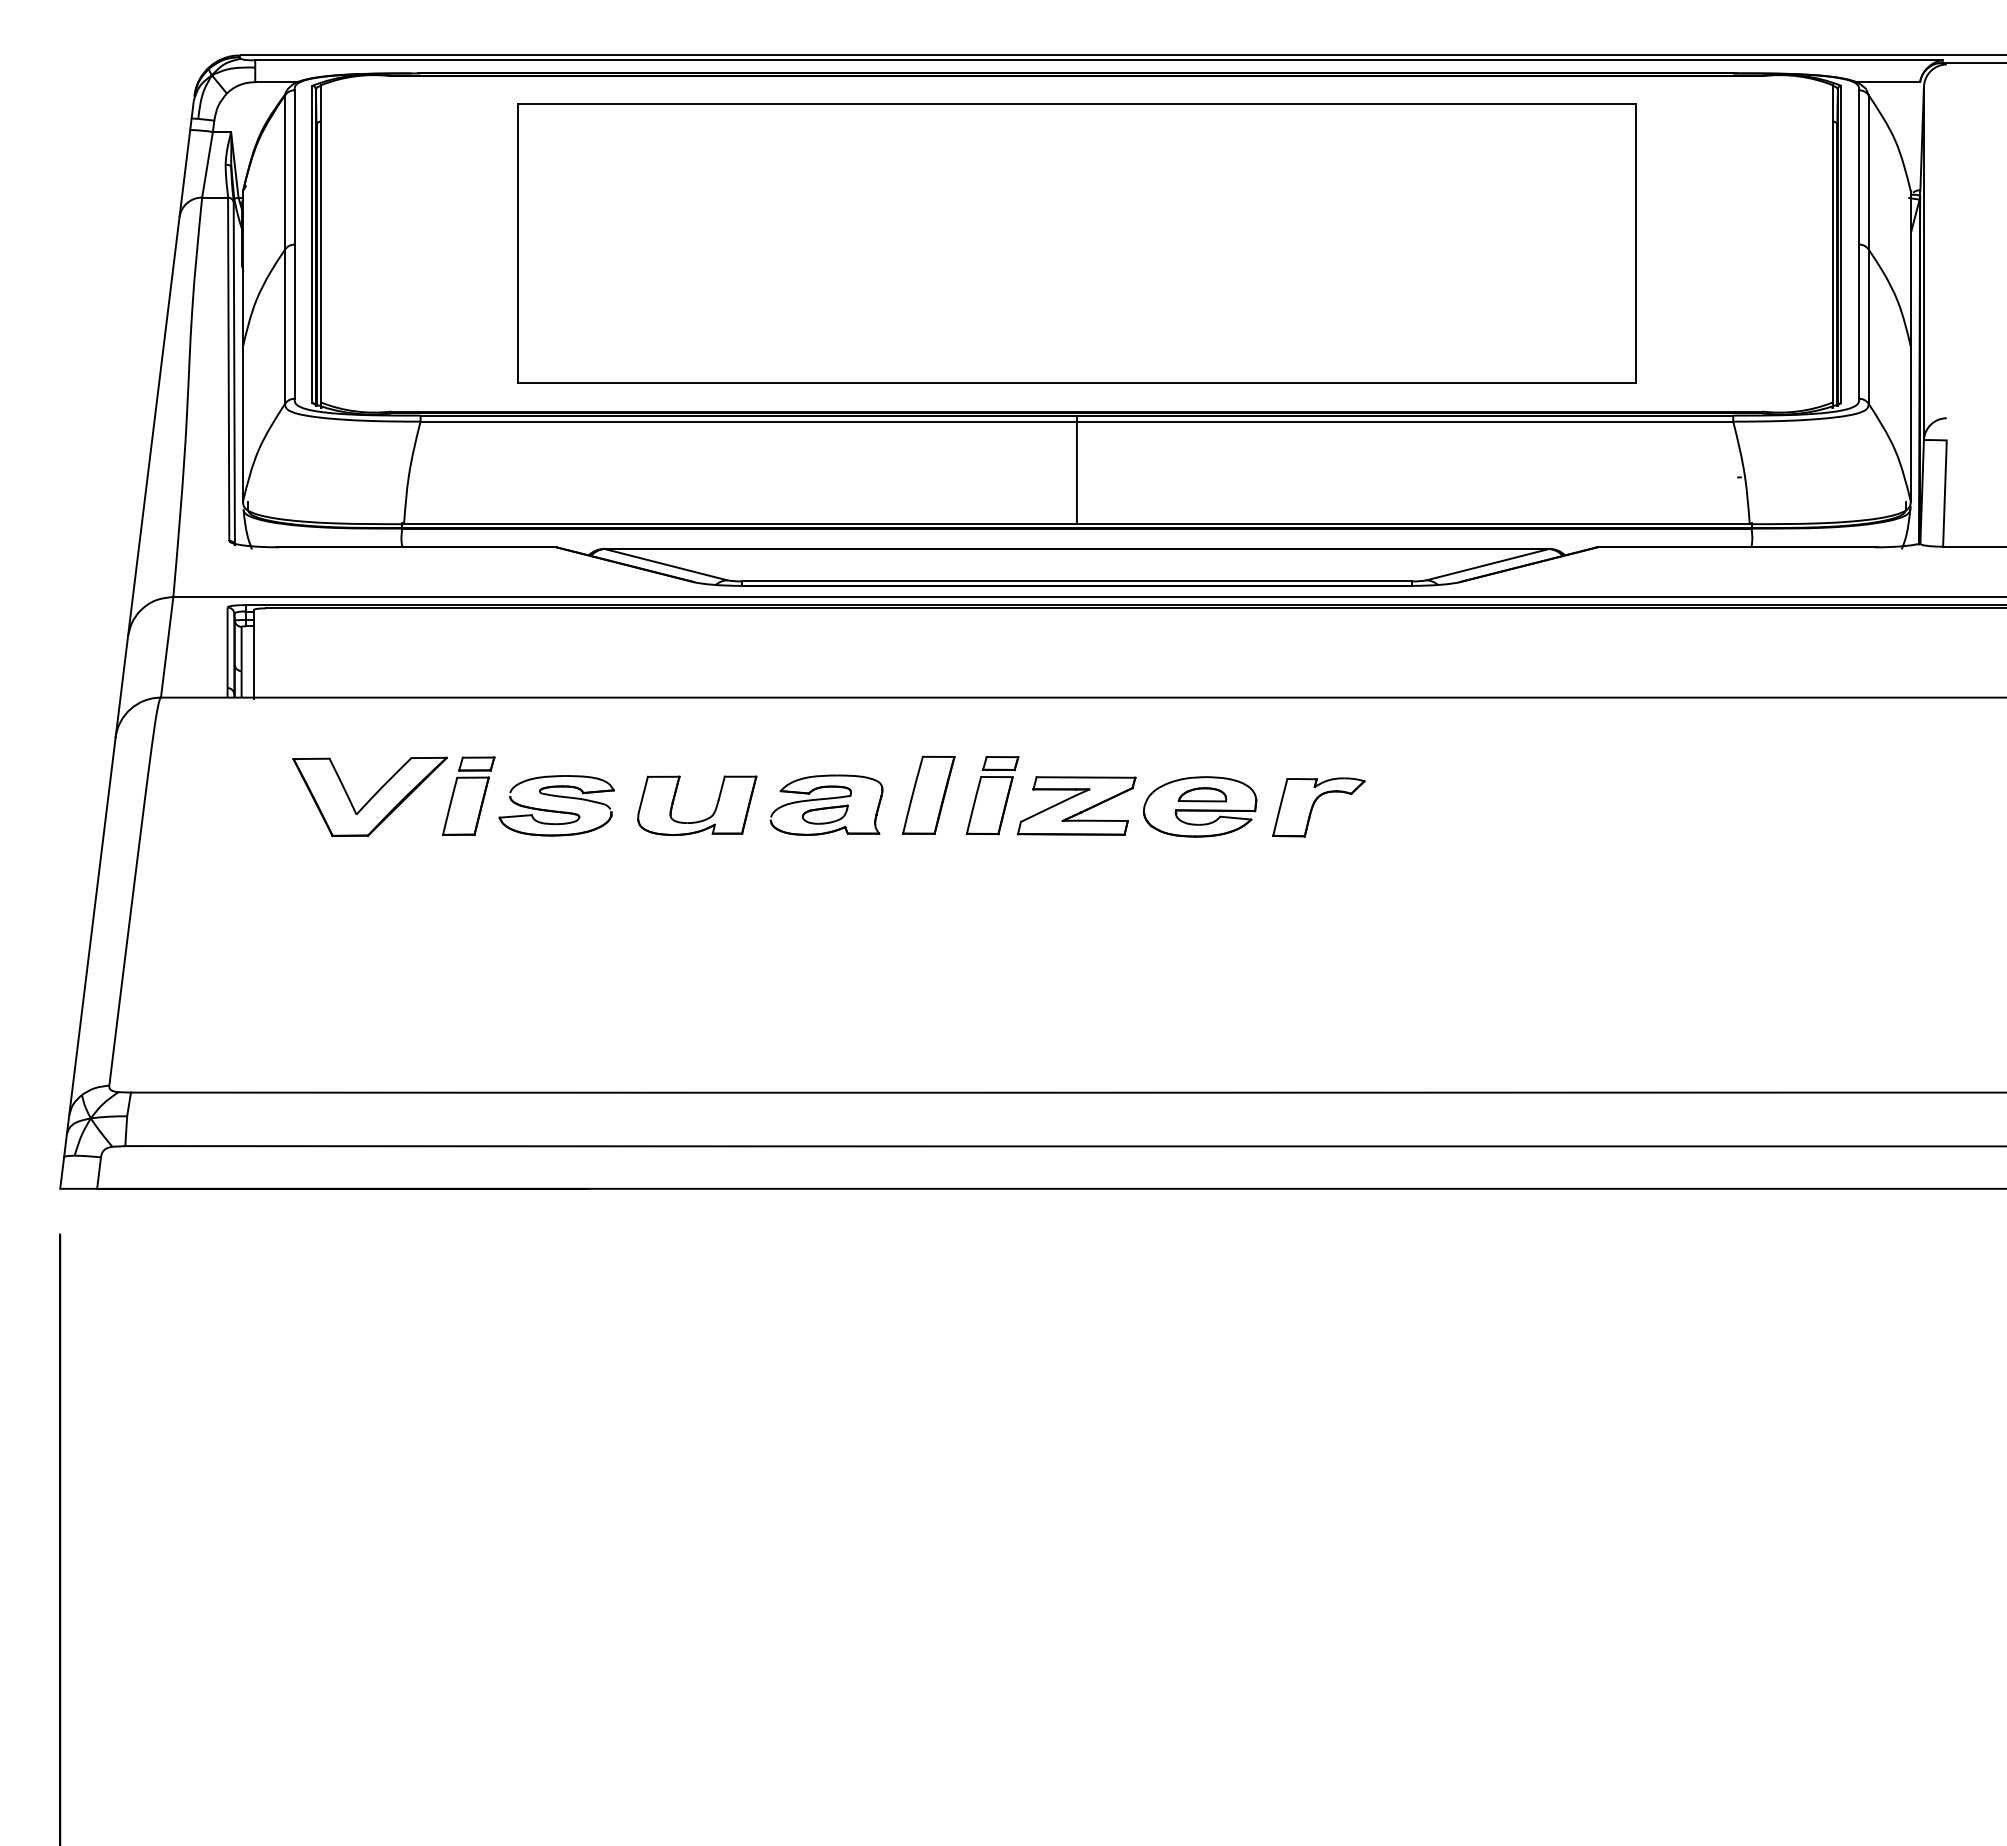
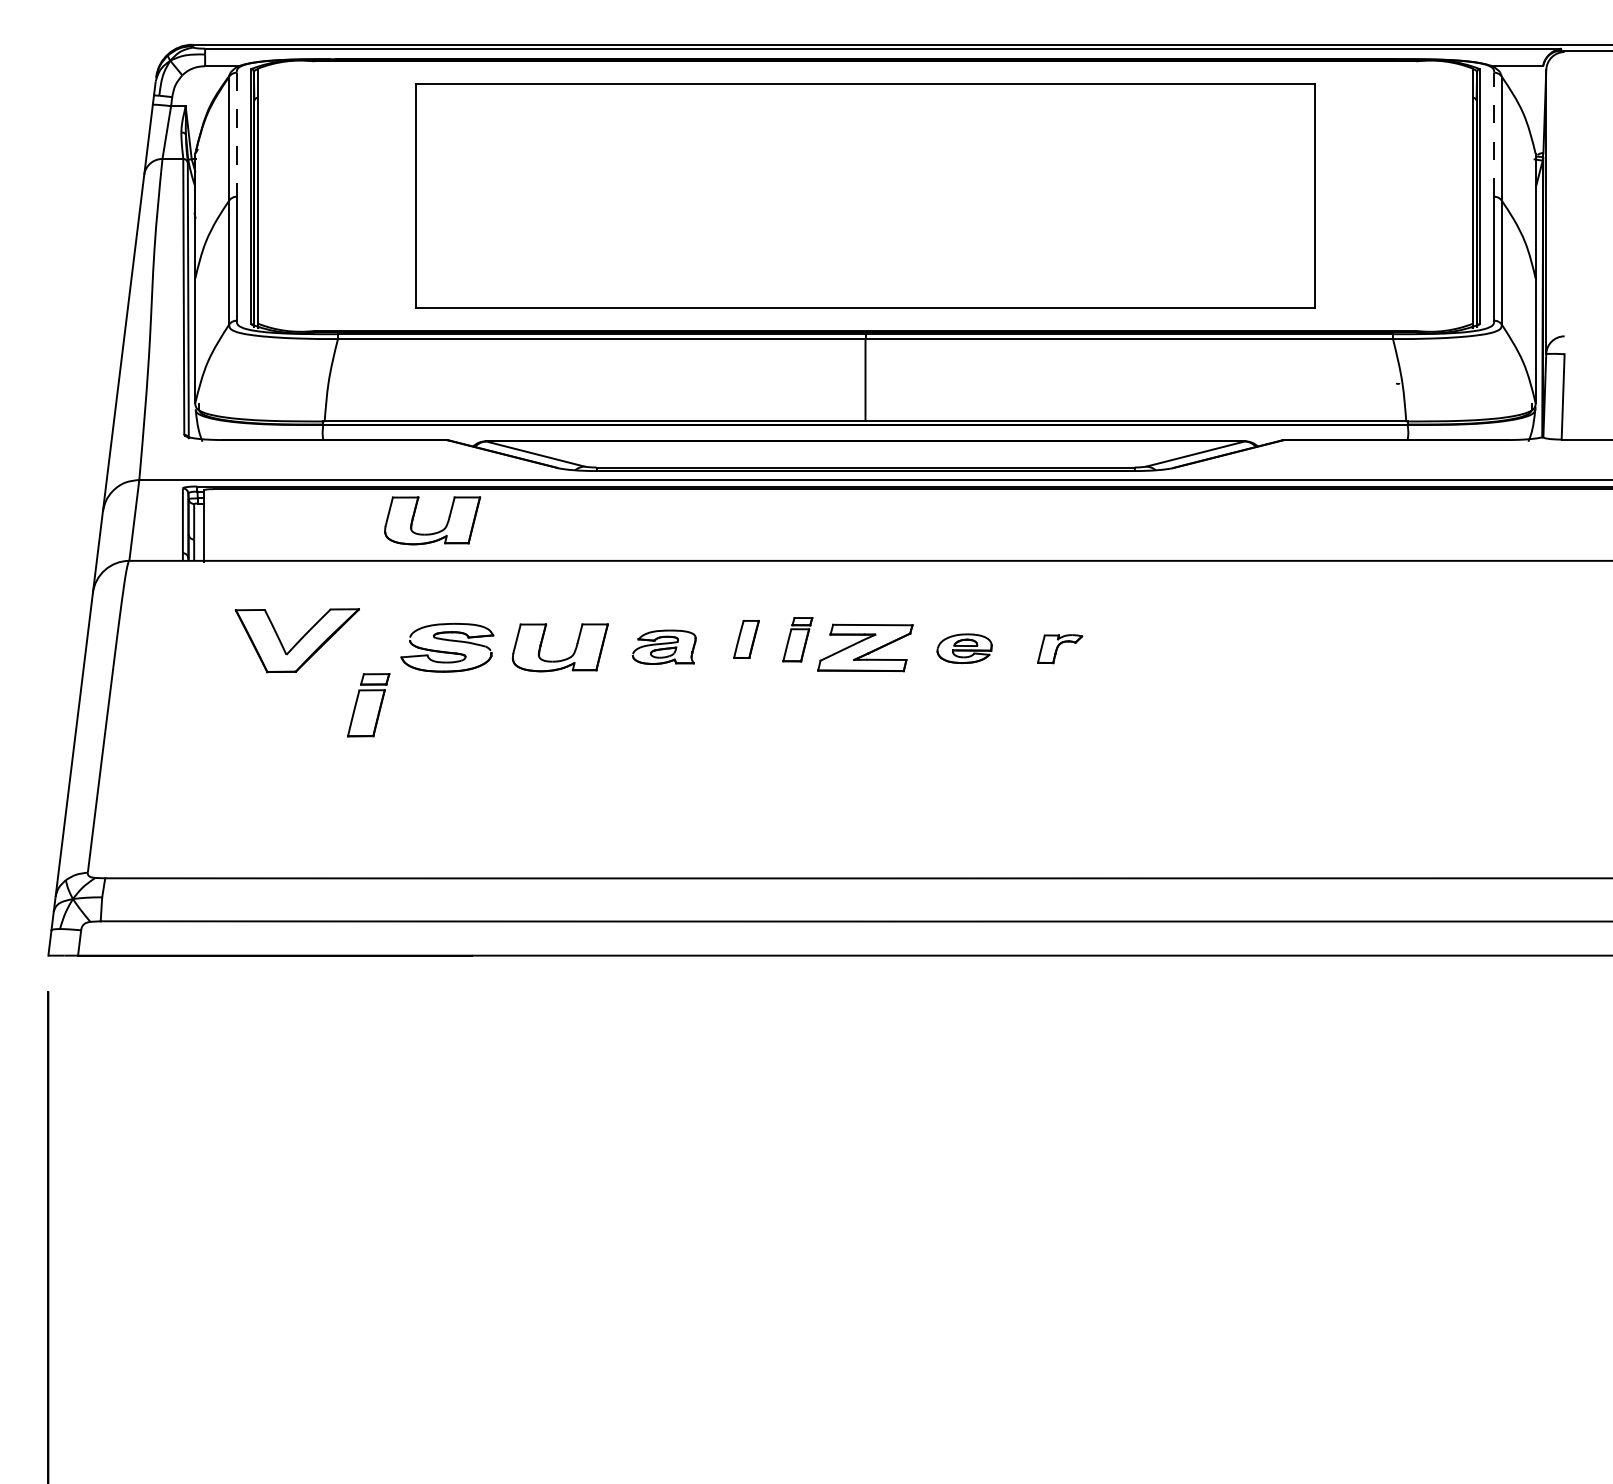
line: (1859, 166) -> (1494, 134), solid -> dashed
line: (294, 167) -> (236, 134), solid -> dashed
part: (540, 662) -> (434, 532), added
part: (468, 795) -> (368, 704), moved
part: (928, 795) -> (746, 639), size x0.6
part: (992, 795) -> (797, 639), size x0.7
part: (826, 804) -> (664, 646), size x0.7
part: (1200, 806) -> (964, 648), size x0.6
part: (1318, 807) -> (1059, 649), size x0.6

